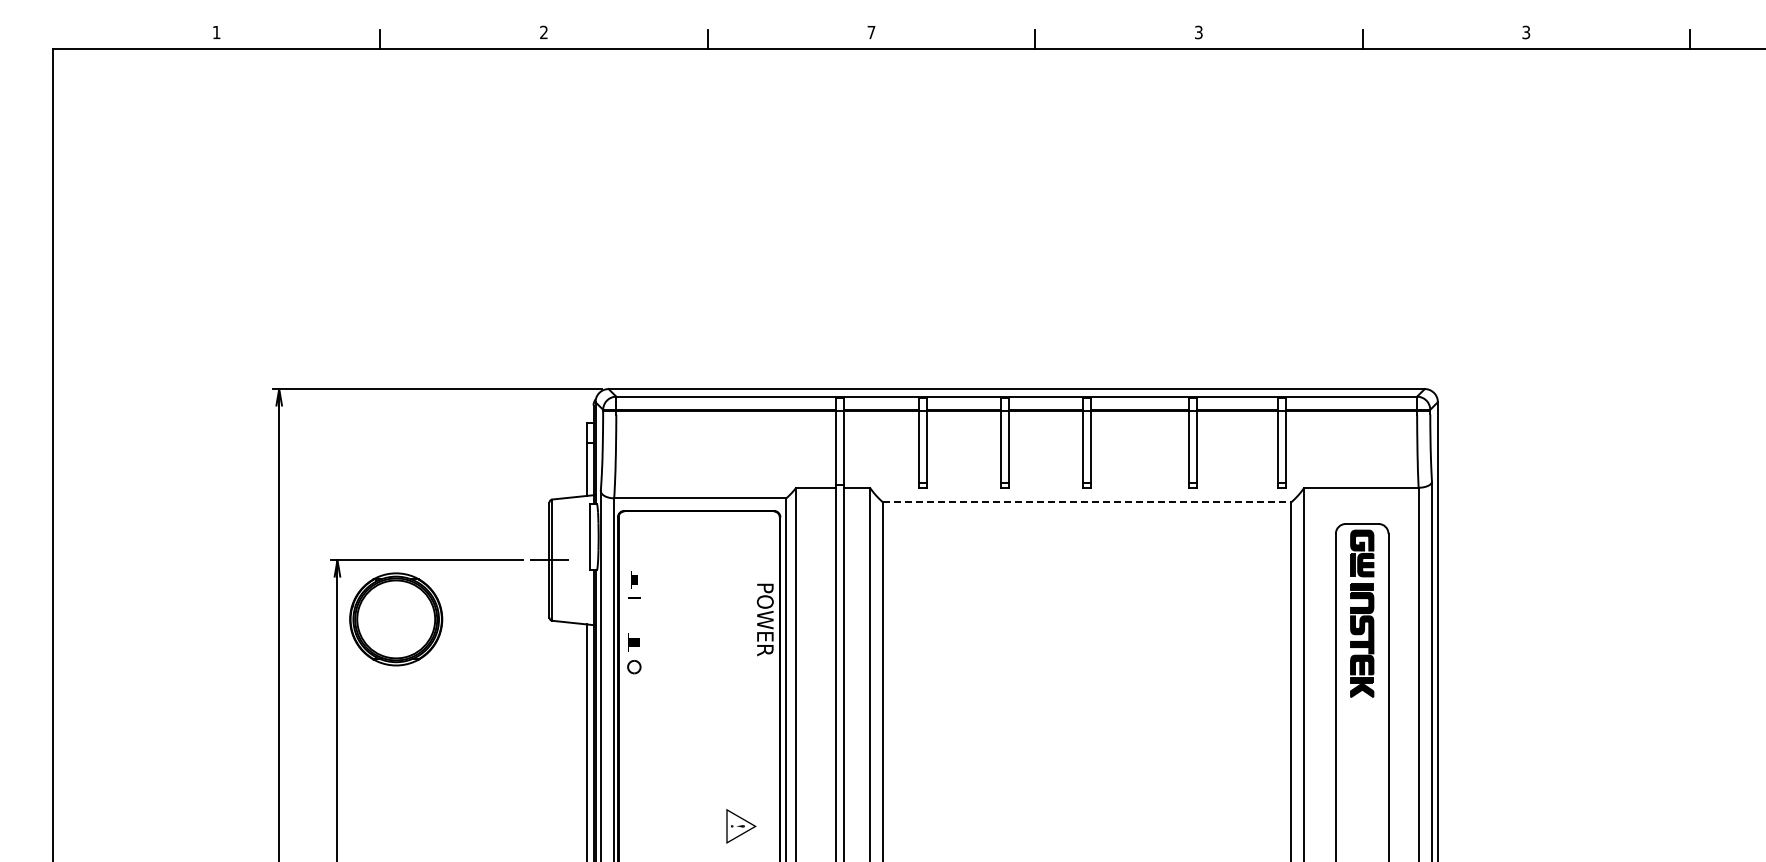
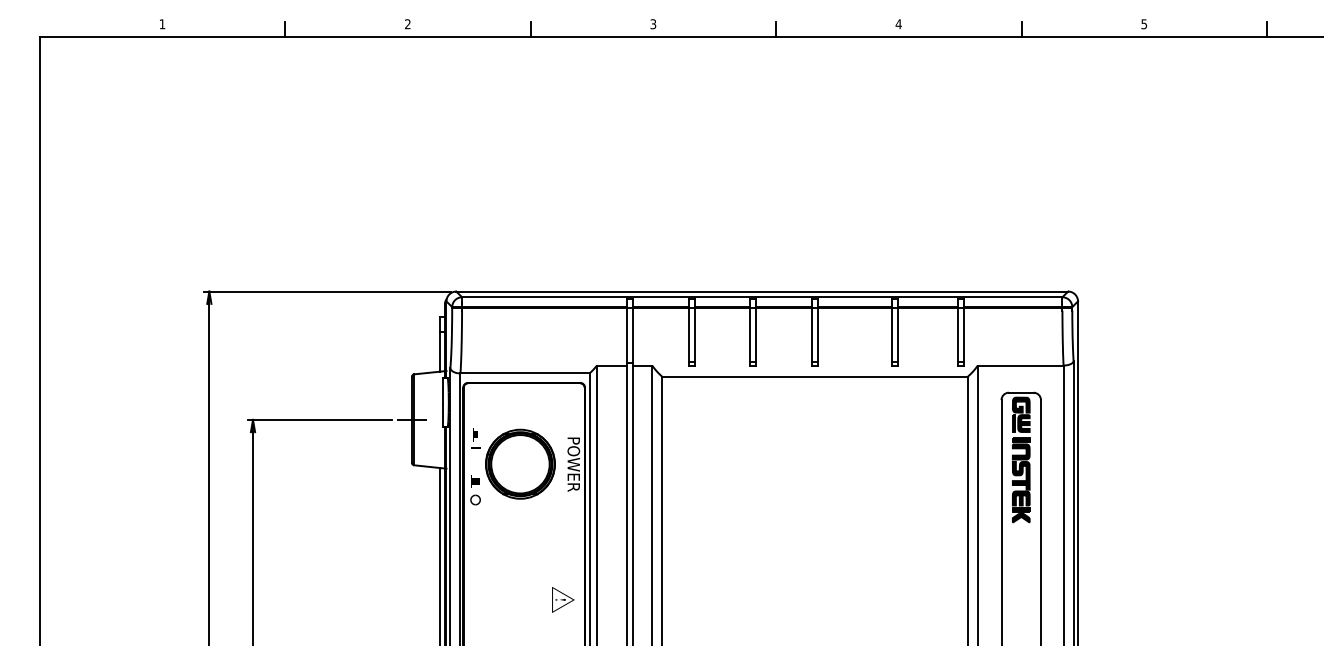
text: (1526, 31) -> (1144, 23), 3 -> 5
text: (871, 32) -> (653, 24), 7 -> 3
text: (1198, 32) -> (898, 24), 3 -> 4
line: (1087, 502) -> (815, 376), dashed -> solid
part: (396, 619) -> (520, 464), moved
part: (741, 826) -> (563, 600), moved

